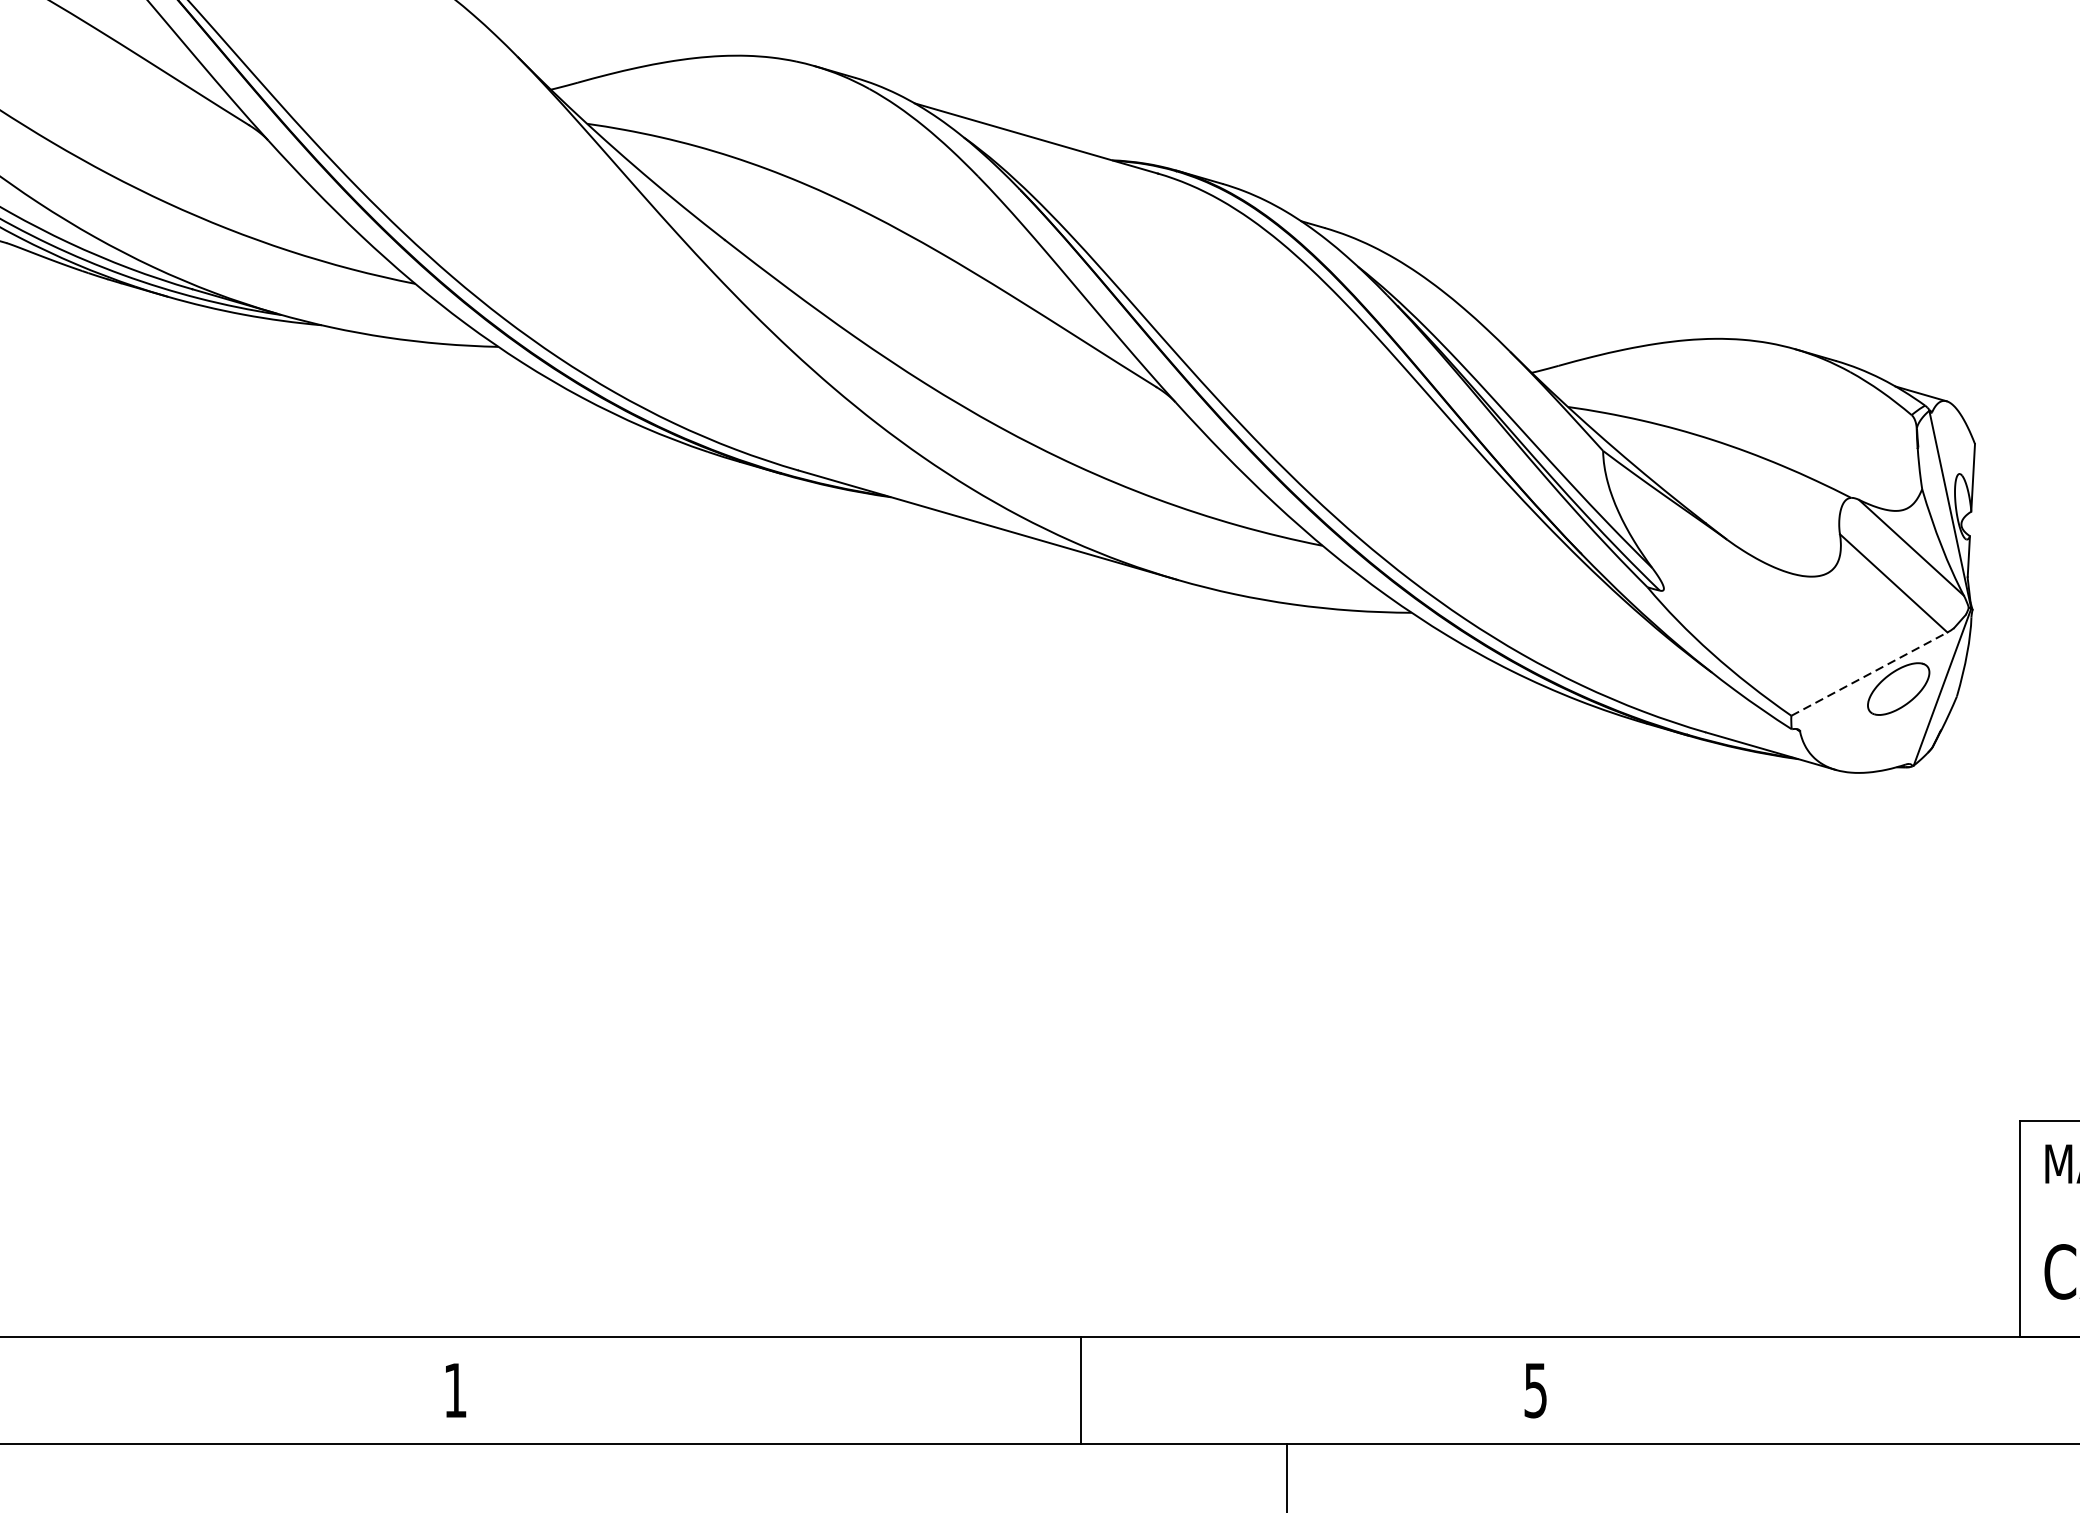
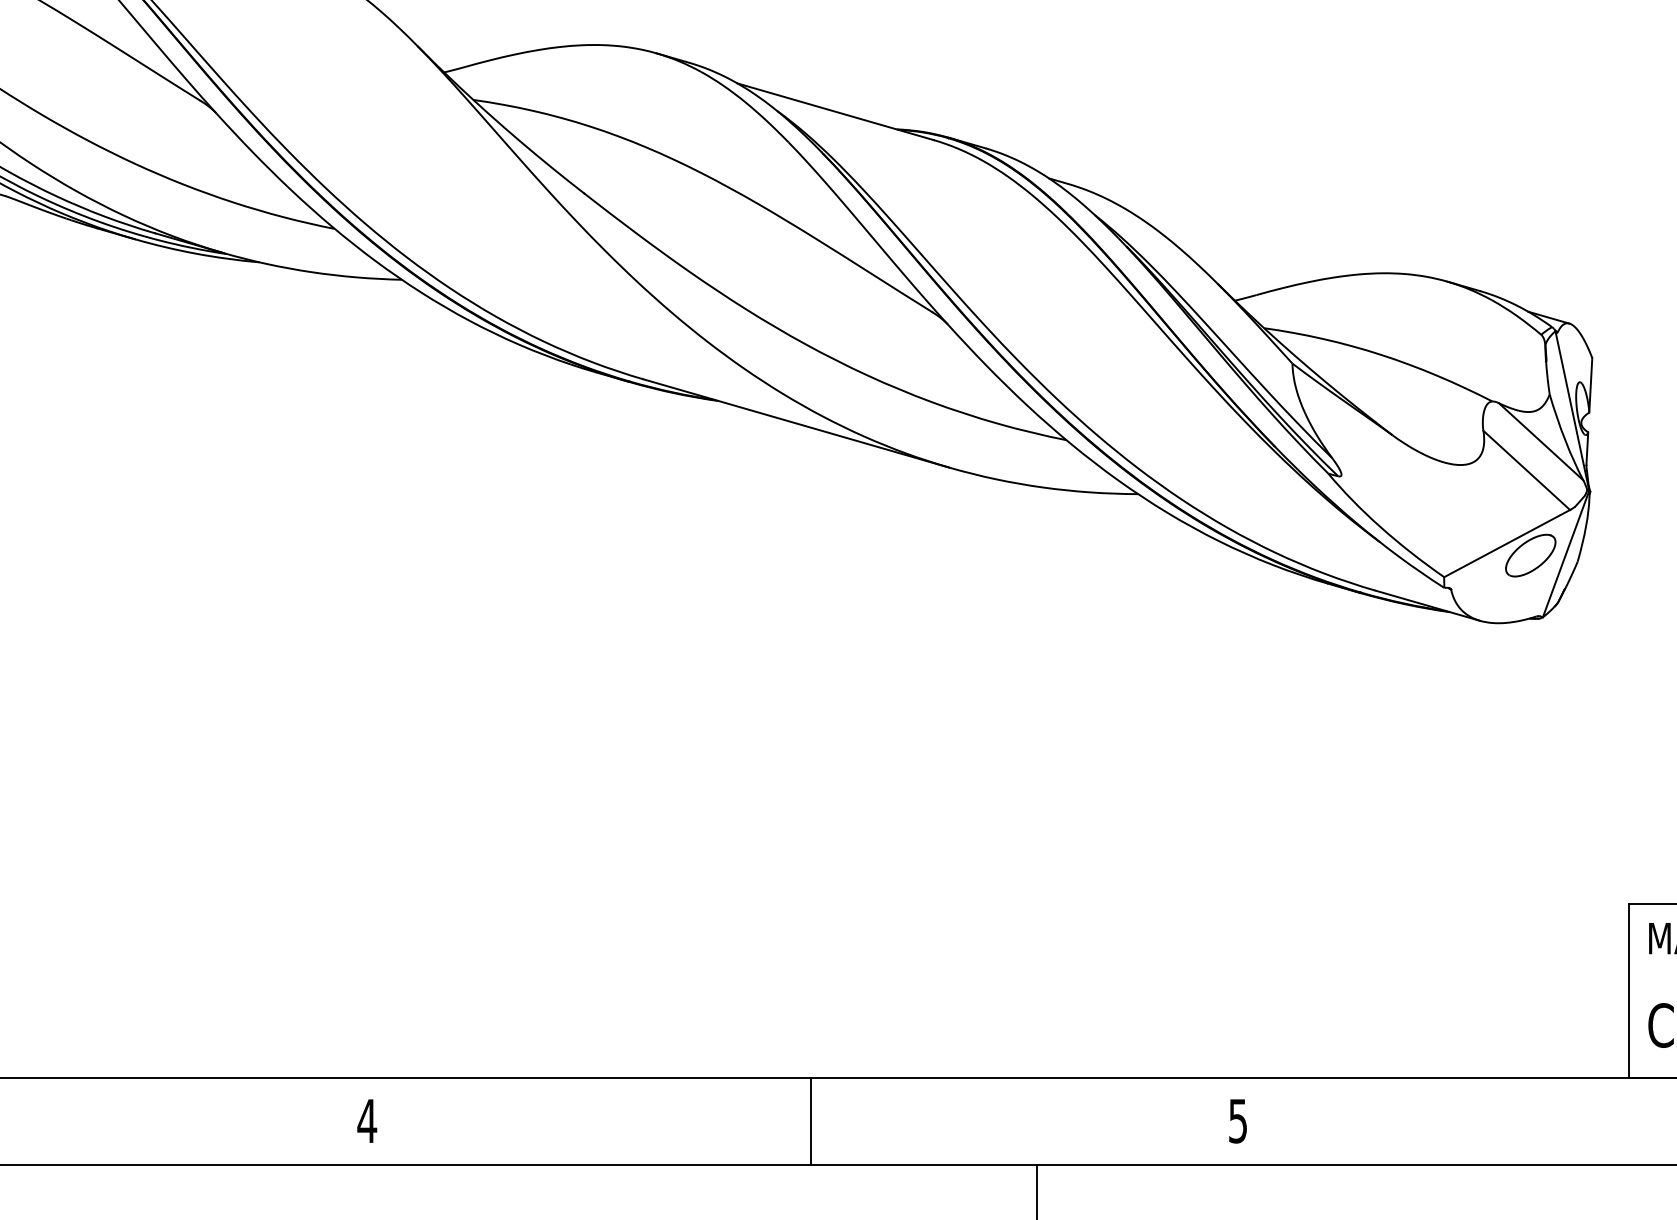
line: (1869, 674) -> (1507, 543), dashed -> solid
text: (455, 1389) -> (367, 1120), 1 -> 4
line: (1080, 1389) -> (811, 1120), moved

